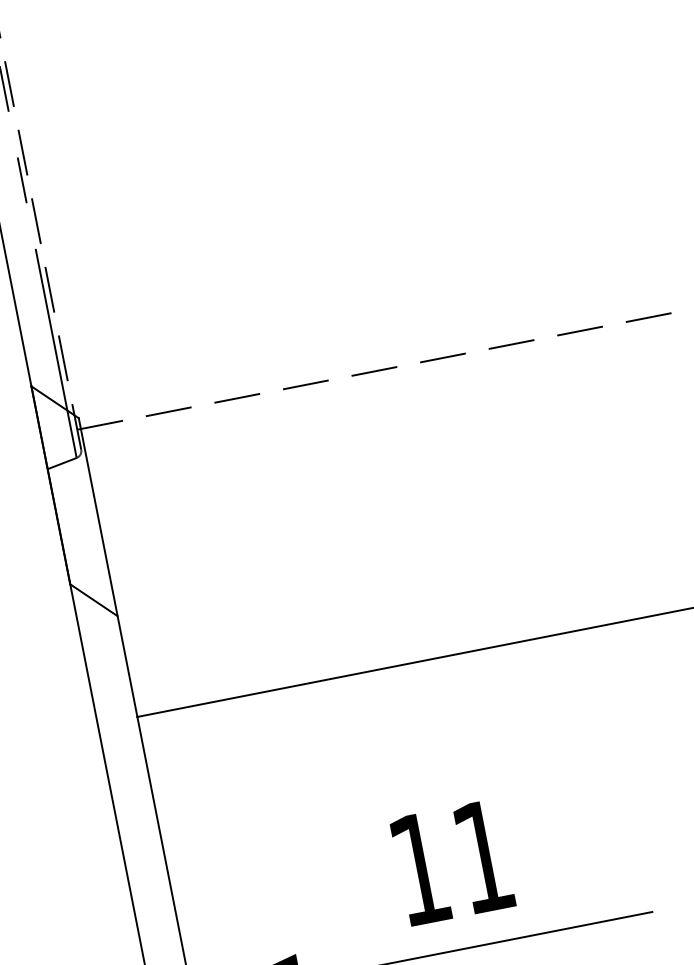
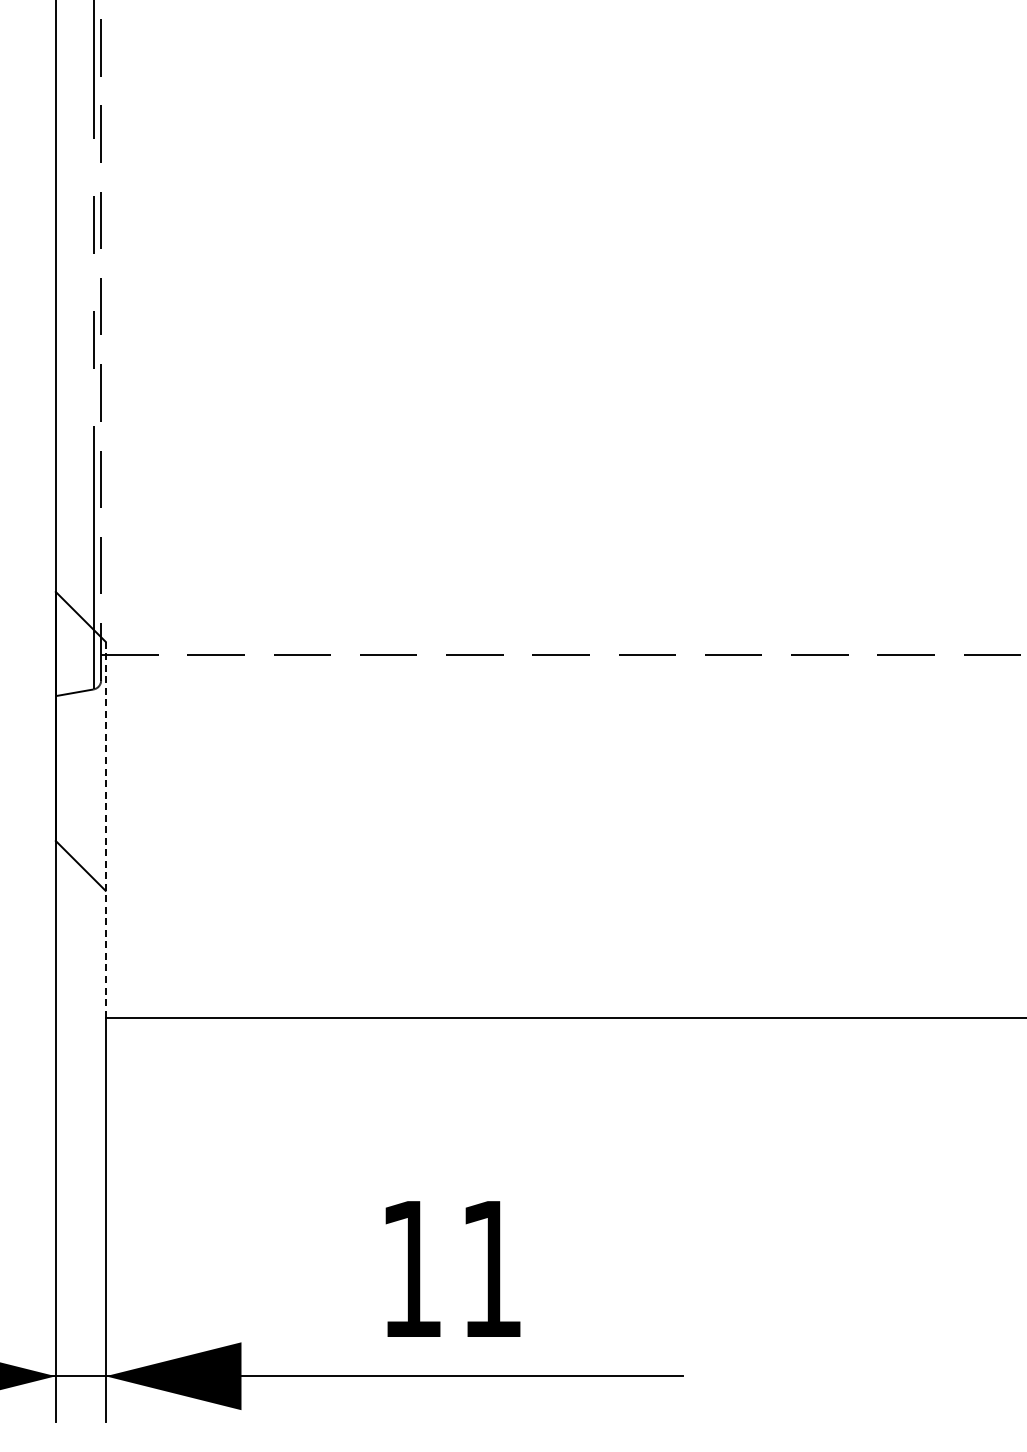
line: (107, 567) -> (105, 829), solid -> dashed

